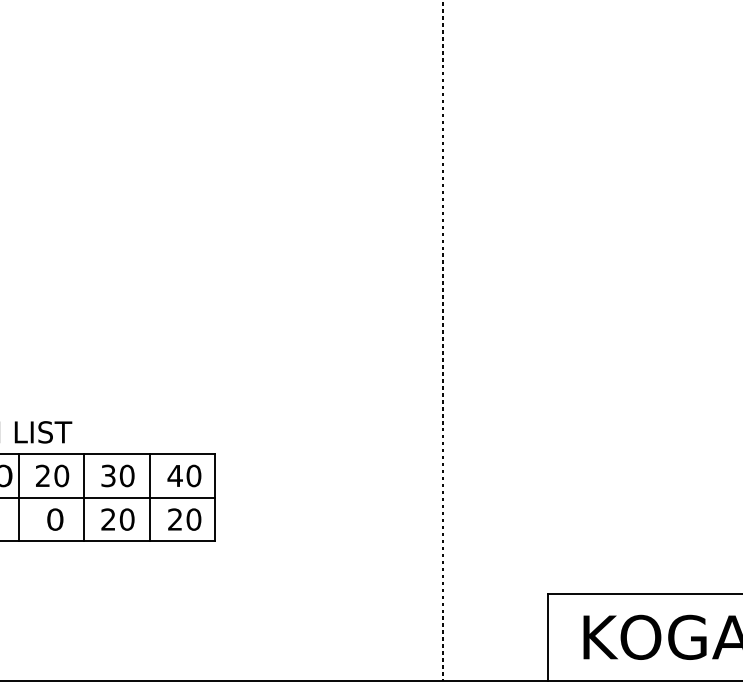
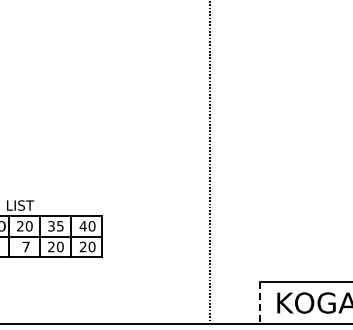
text: (125, 476) -> (59, 226), 30 -> 35
text: (53, 518) -> (25, 246), 0 -> 7
line: (548, 638) -> (260, 303), solid -> dashed

